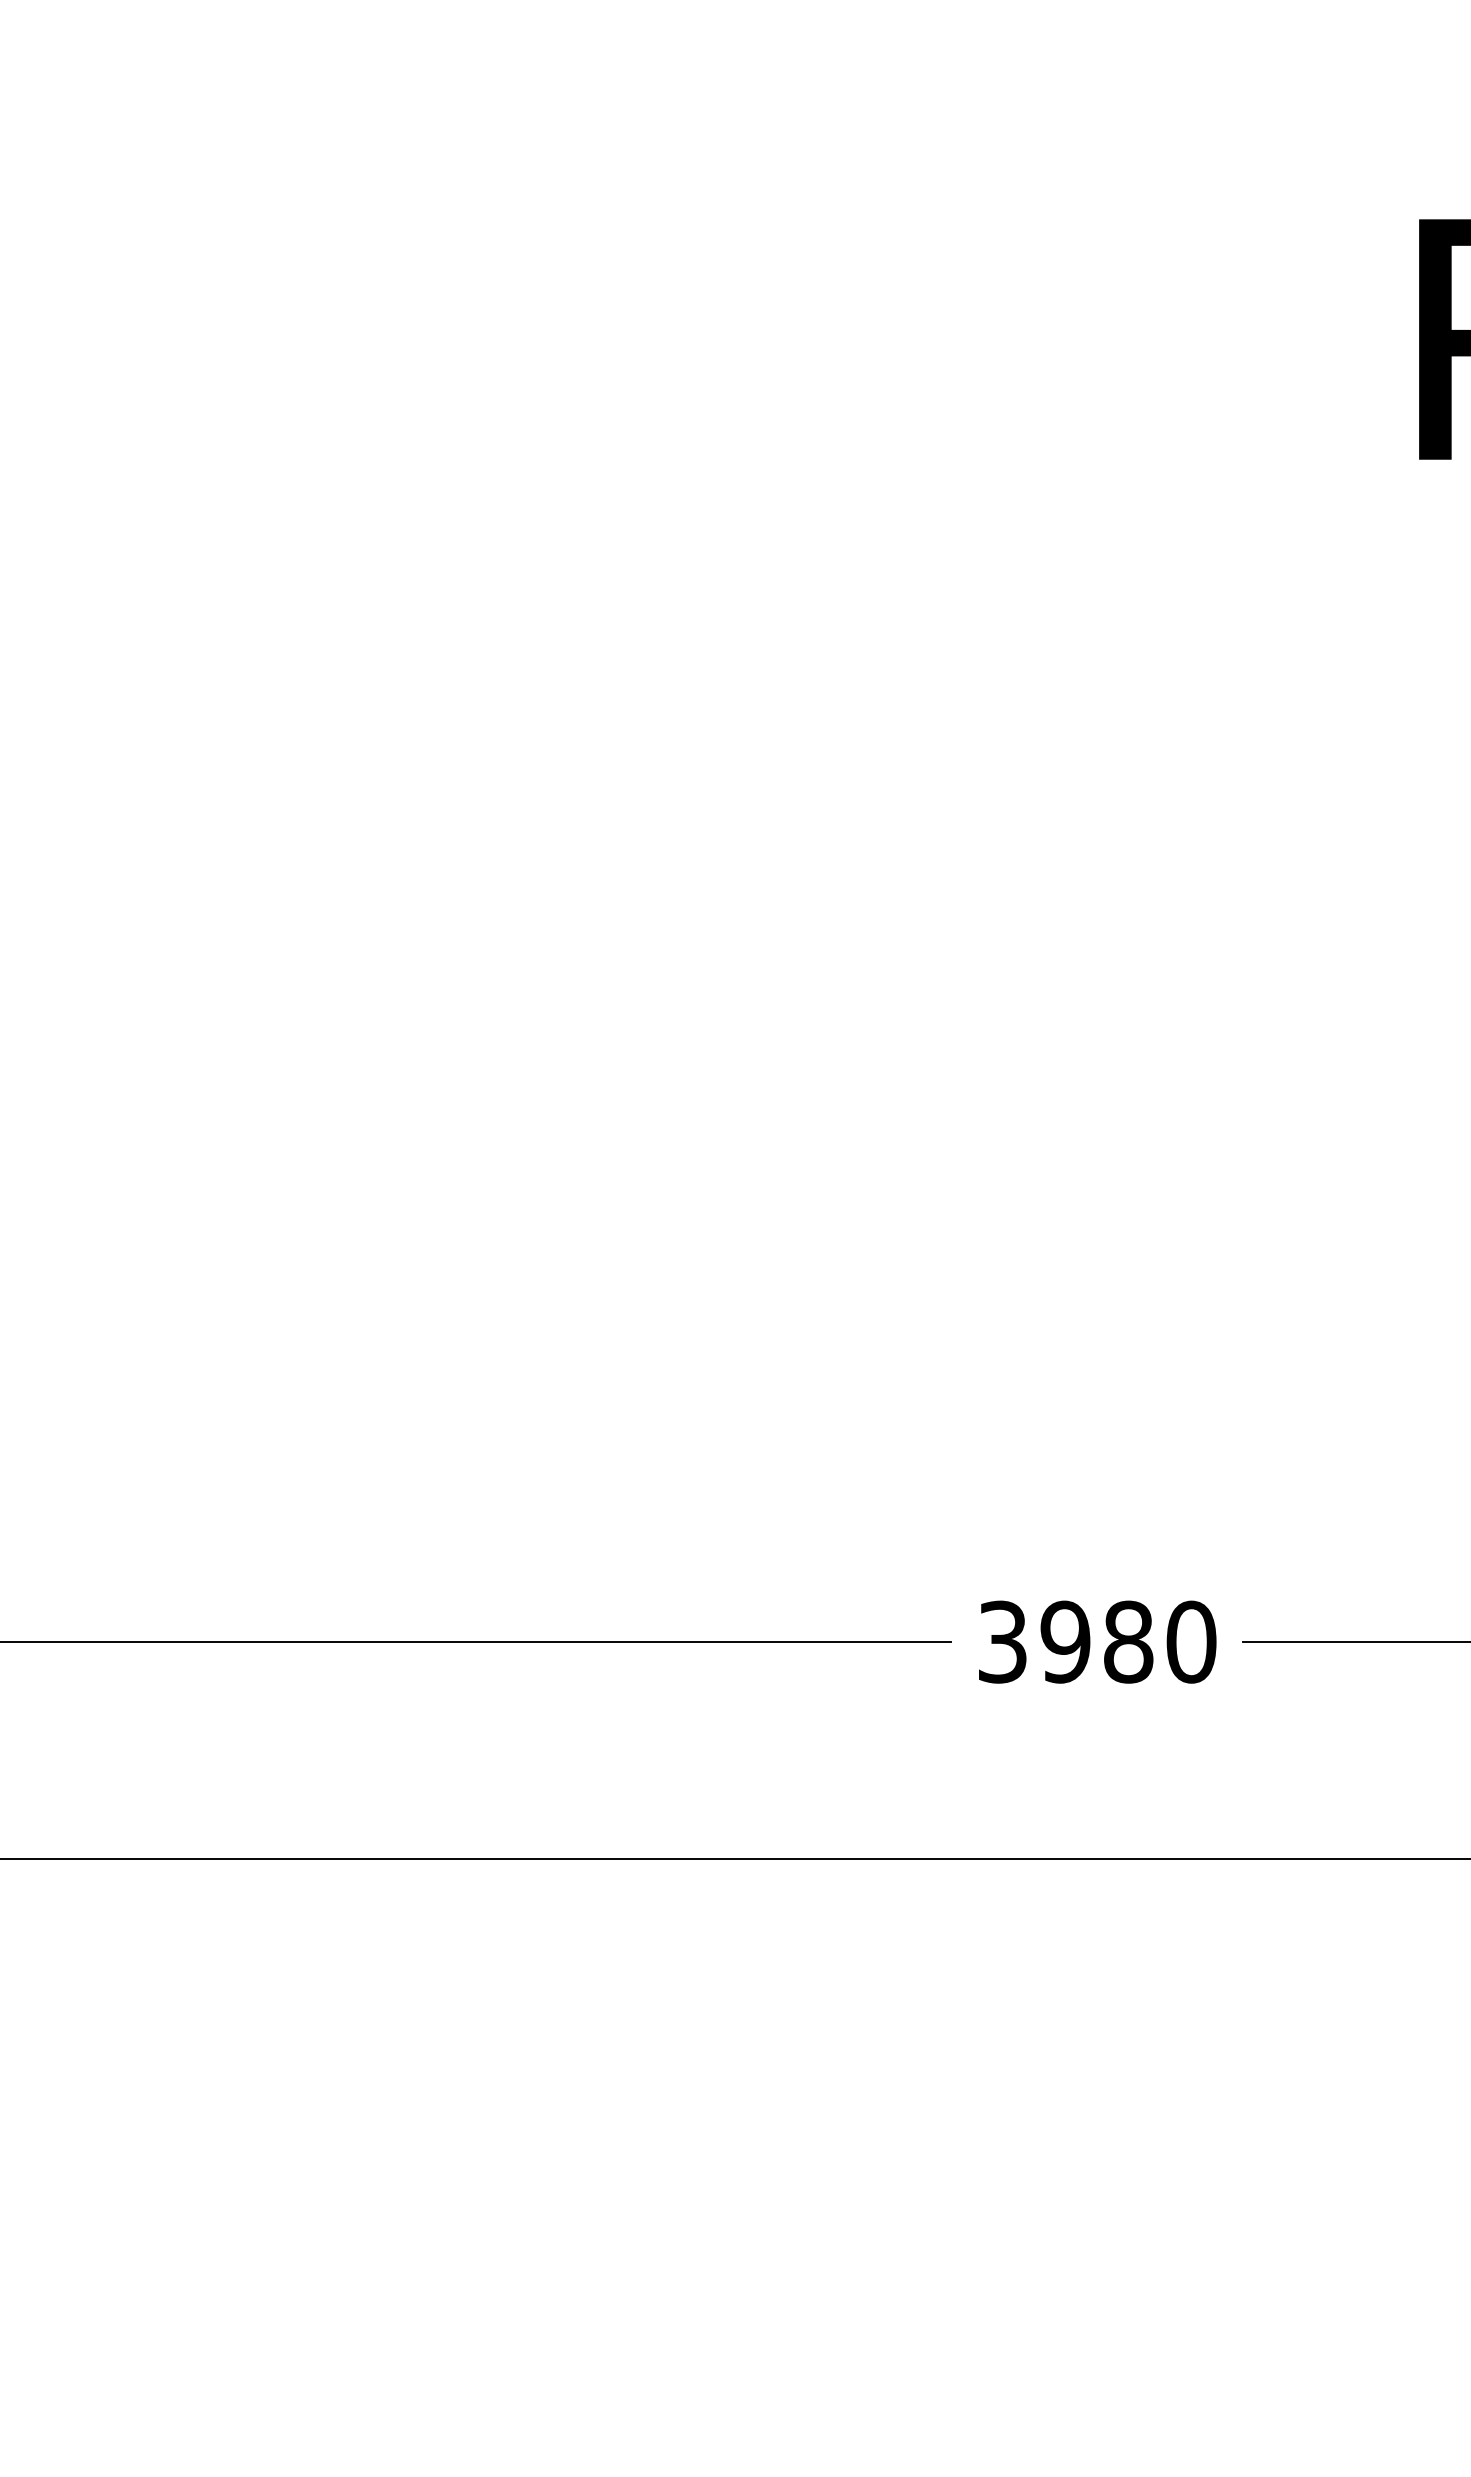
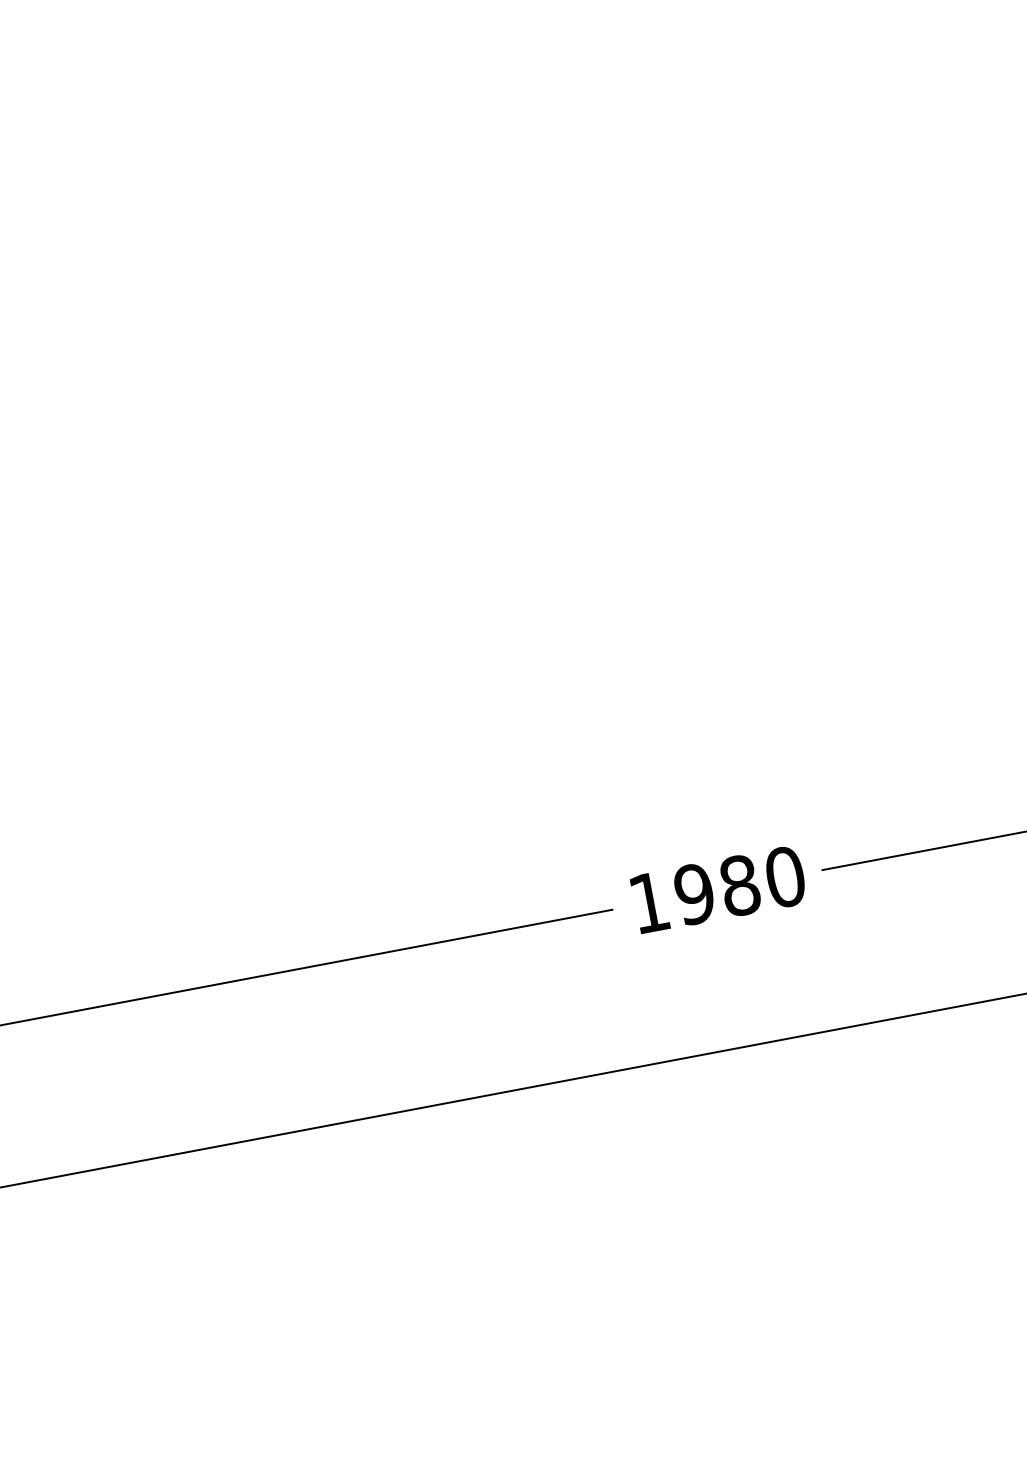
text: (1002, 1641) -> (649, 902), 3980 -> 1980

